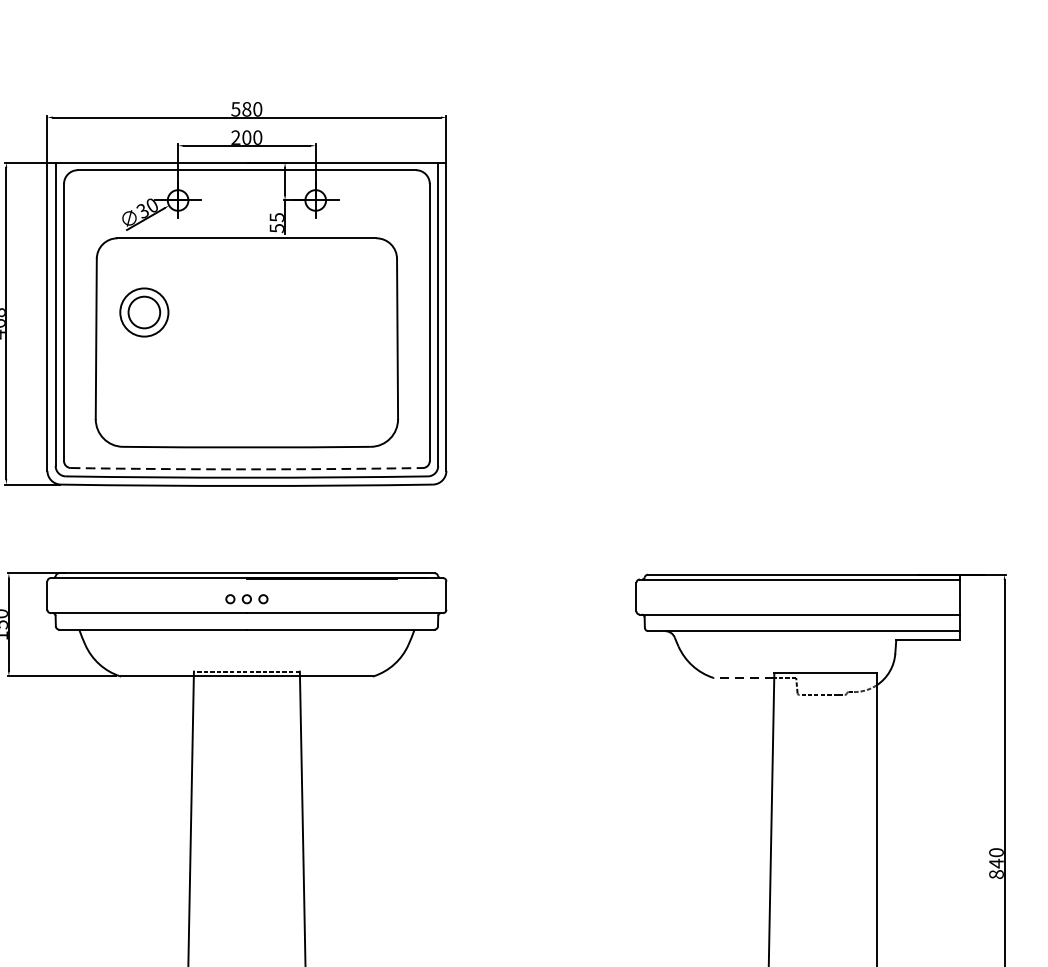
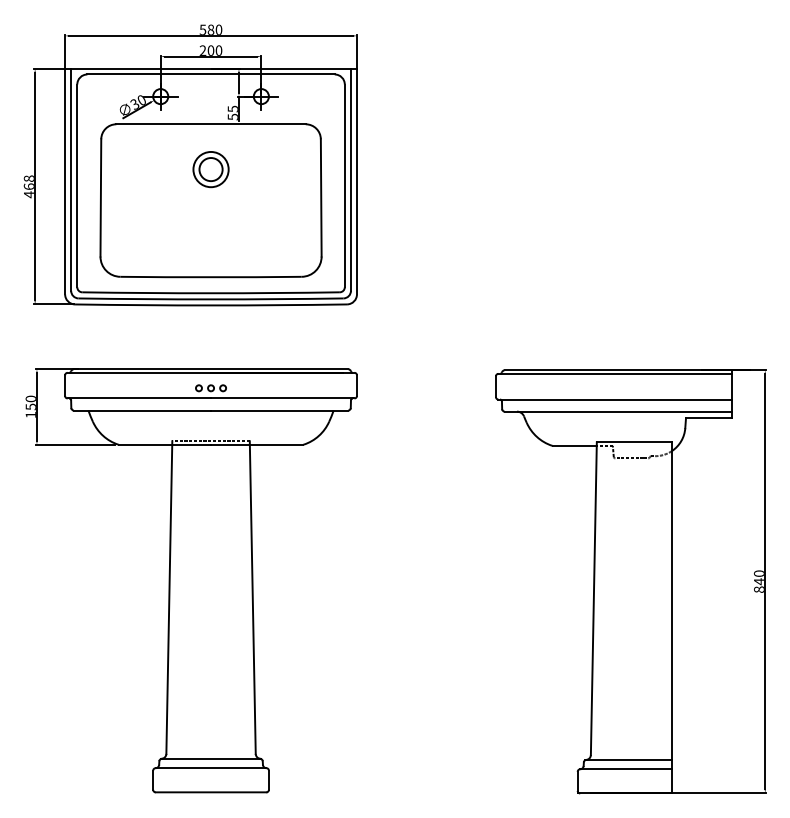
part: (143, 312) -> (210, 169), moved
arc: (247, 469) -> (211, 293), dashed -> solid
line: (743, 677) -> (574, 445), dashed -> solid

